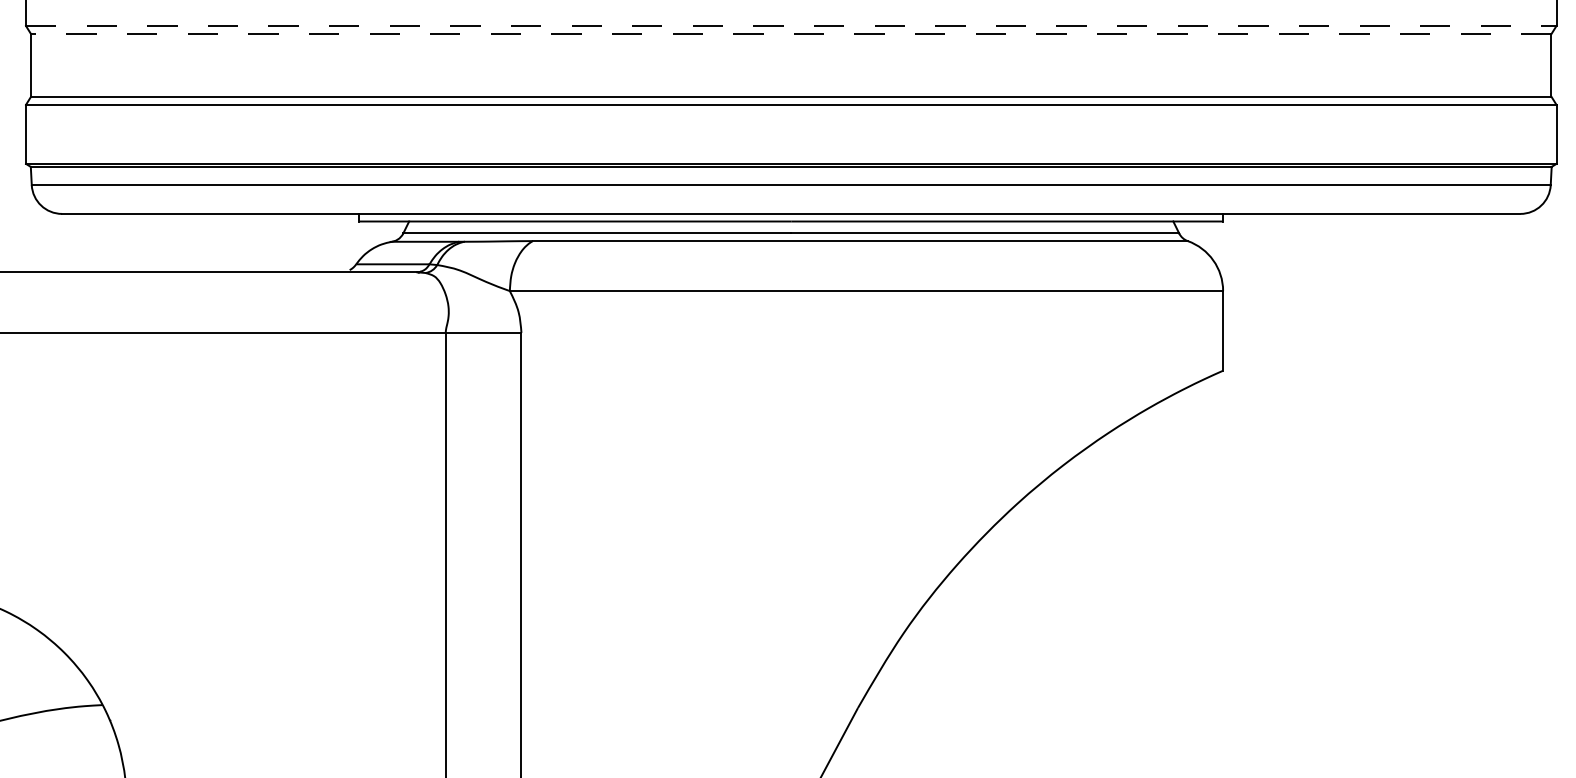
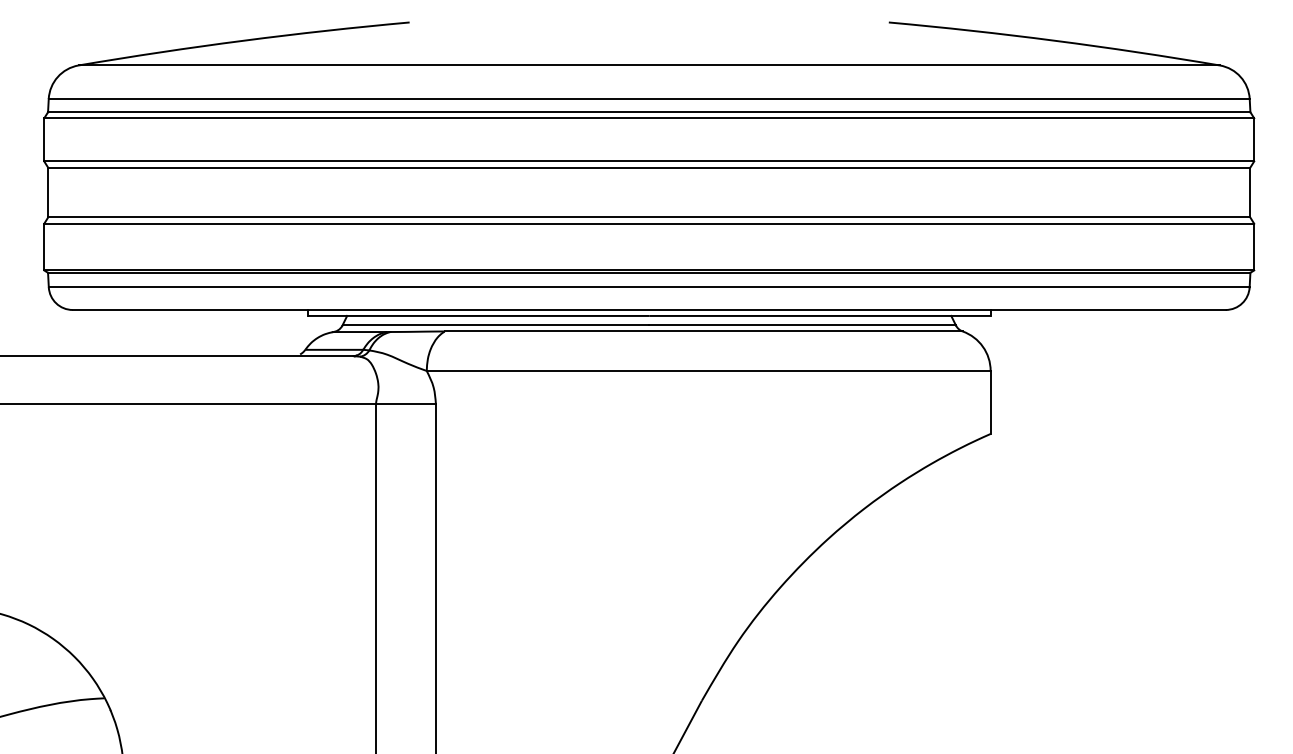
line: (791, 26) -> (649, 161), dashed -> solid
line: (791, 33) -> (649, 167), dashed -> solid

